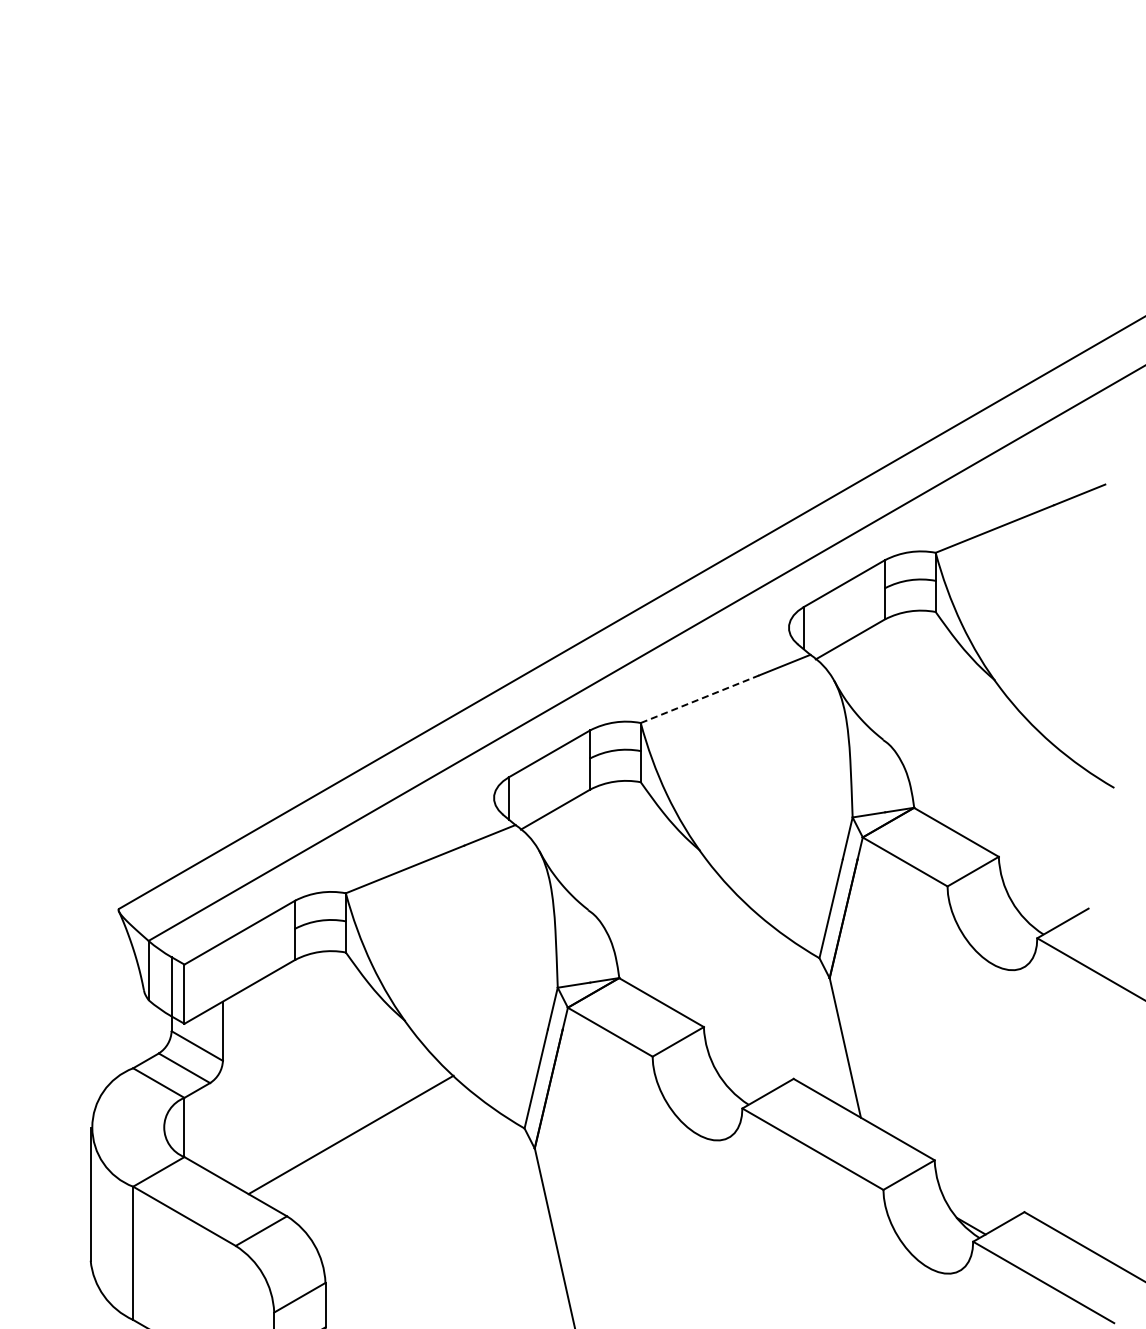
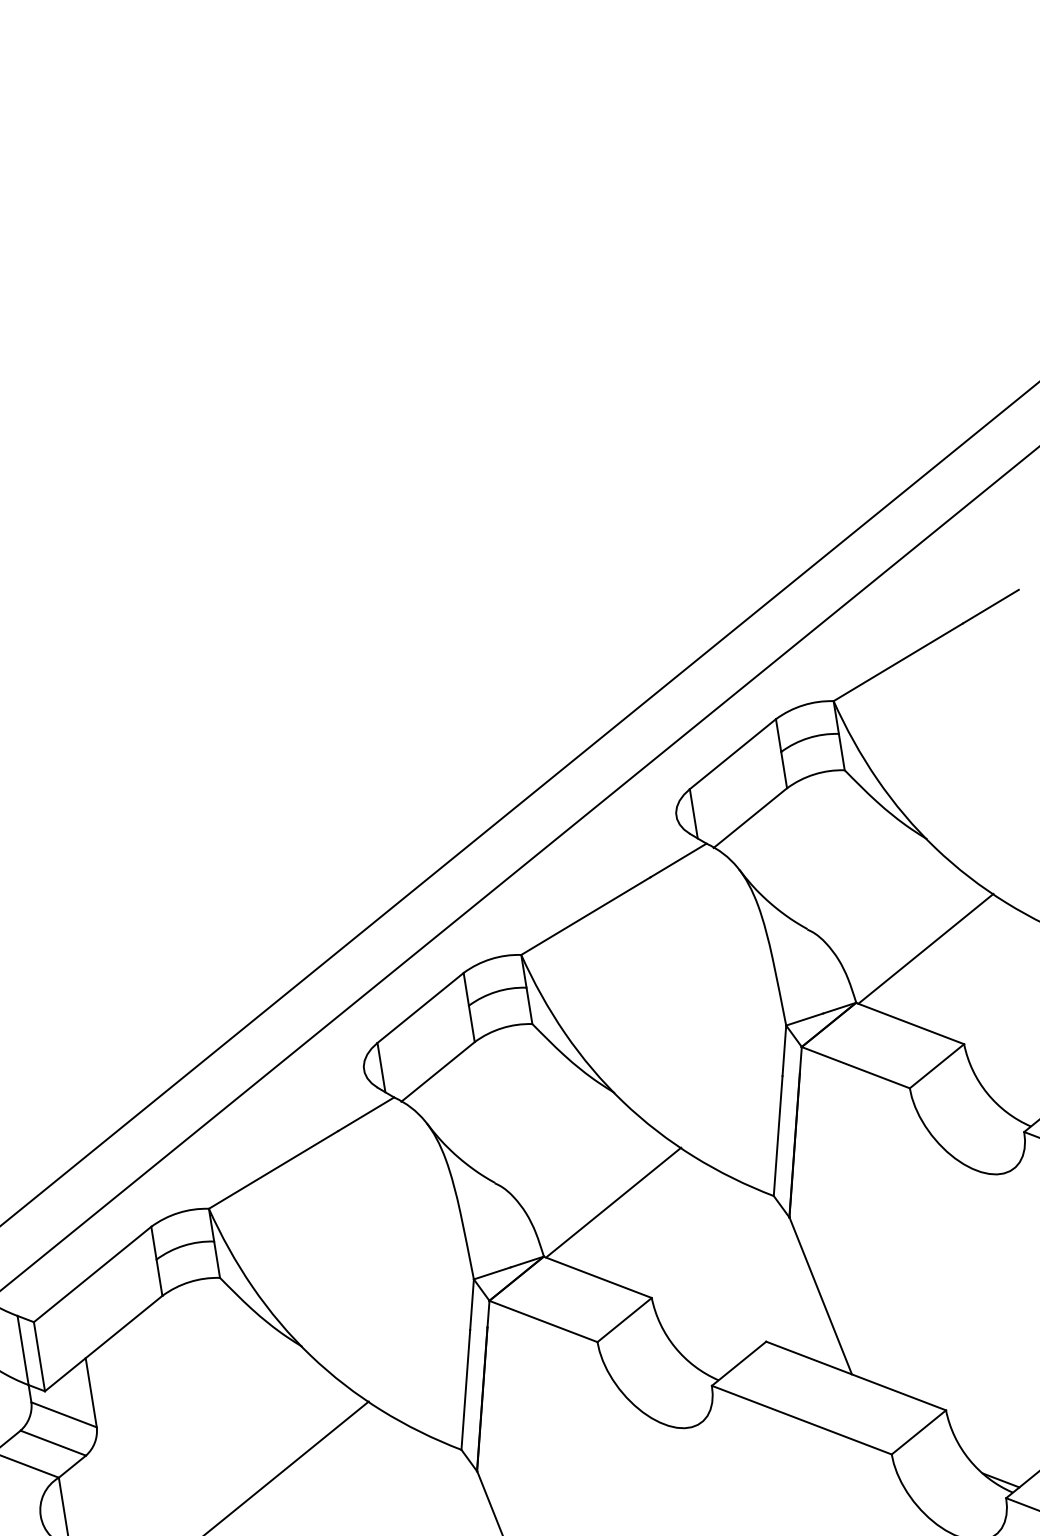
line: (699, 699) -> (585, 916), dashed -> solid
line: (979, 771) -> (925, 948), added
line: (684, 942) -> (613, 1202), added

